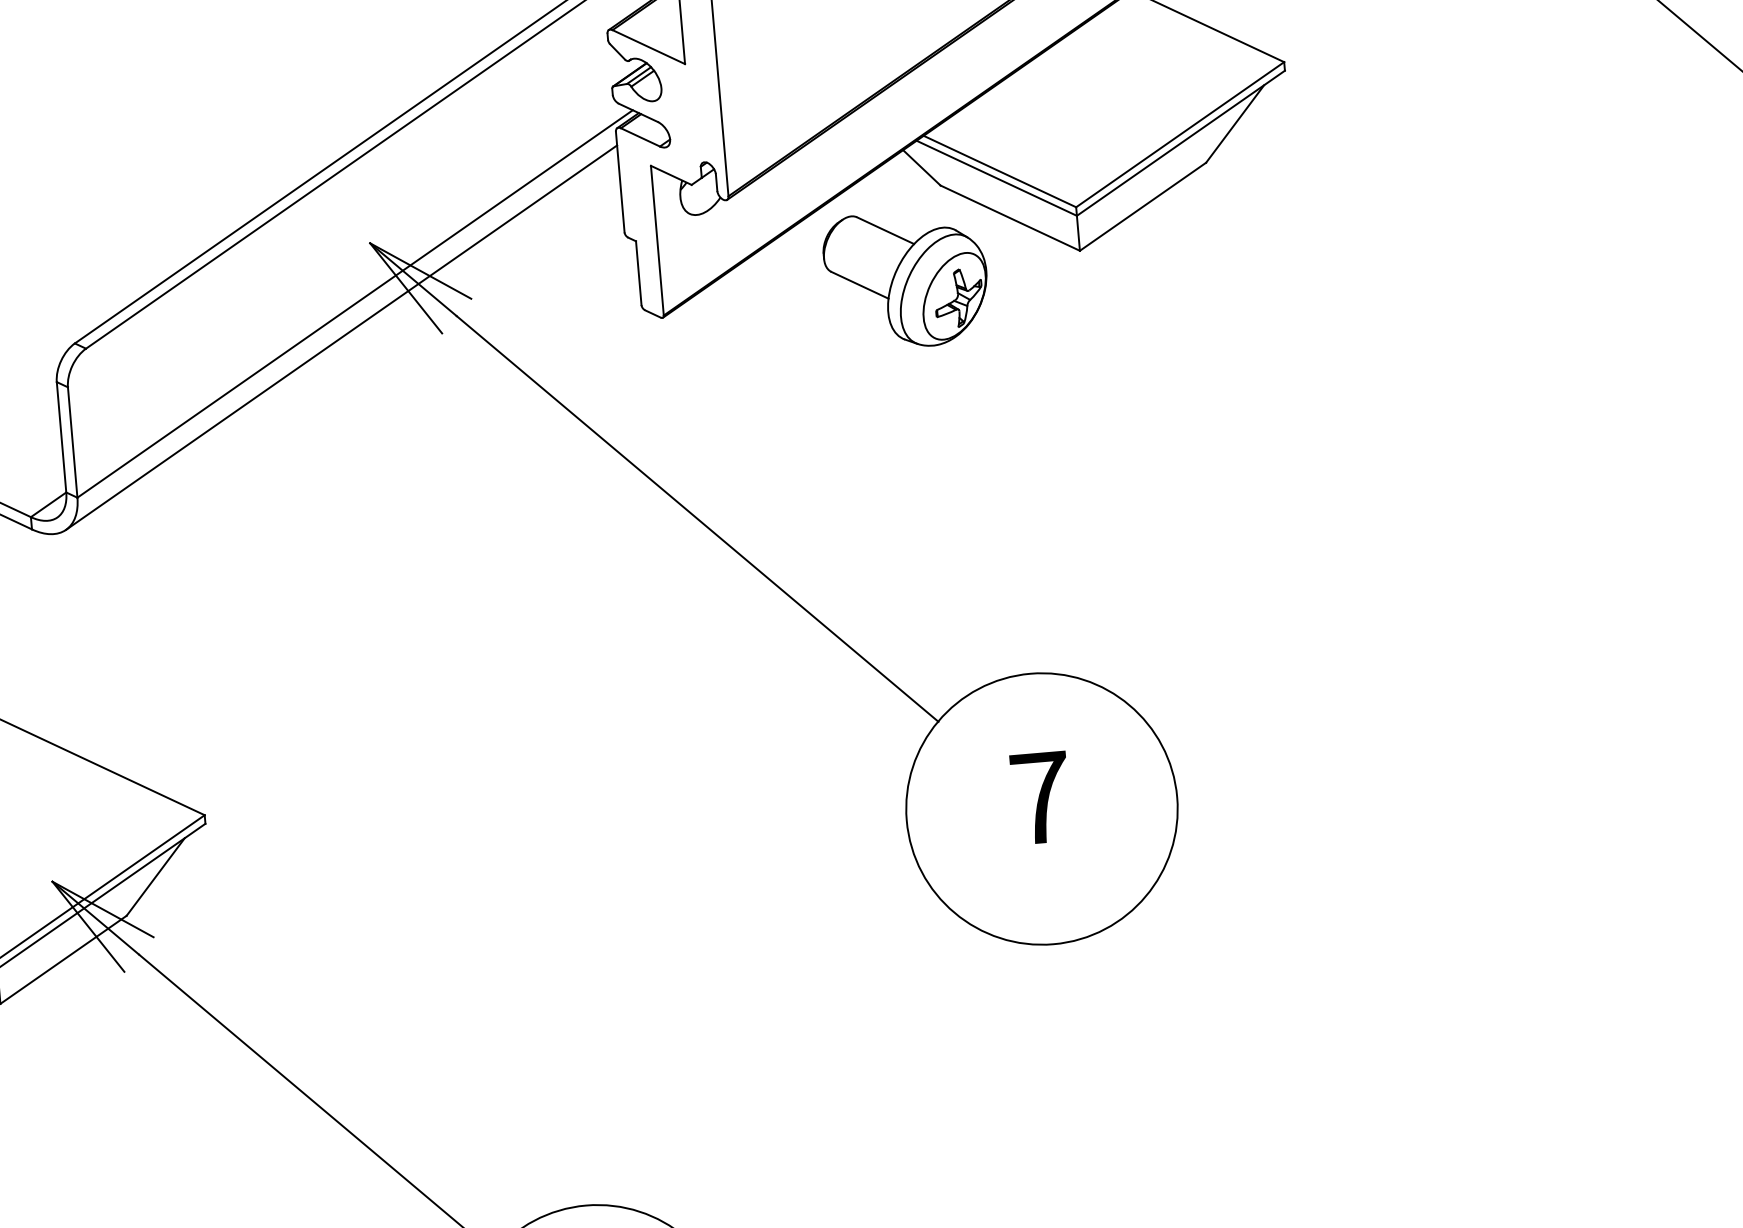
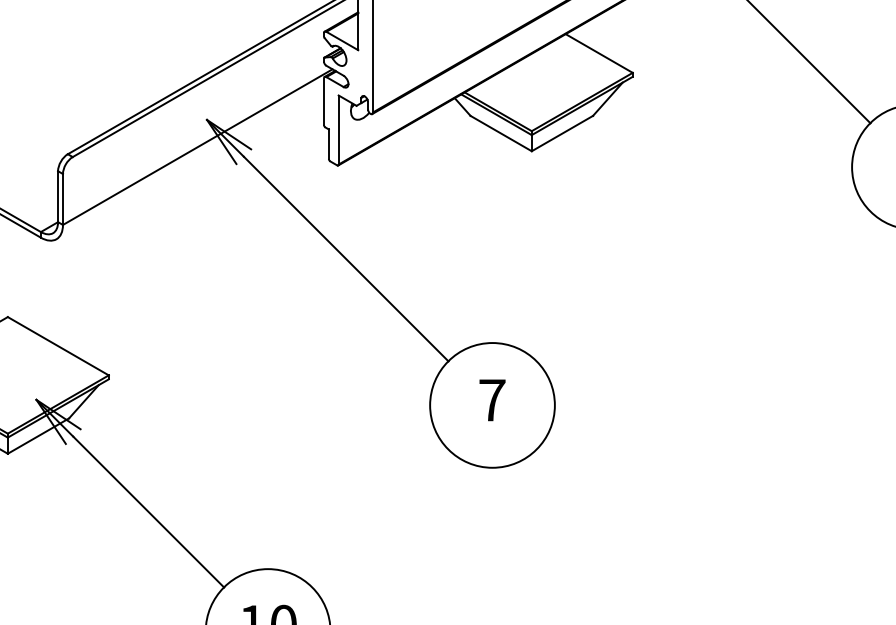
part: (904, 279) -> (450, 157), removed
line: (339, 336) -> (189, 161), removed

